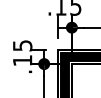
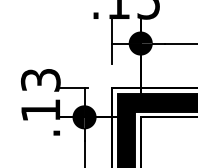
text: (21, 45) -> (38, 79), .15 -> .13

